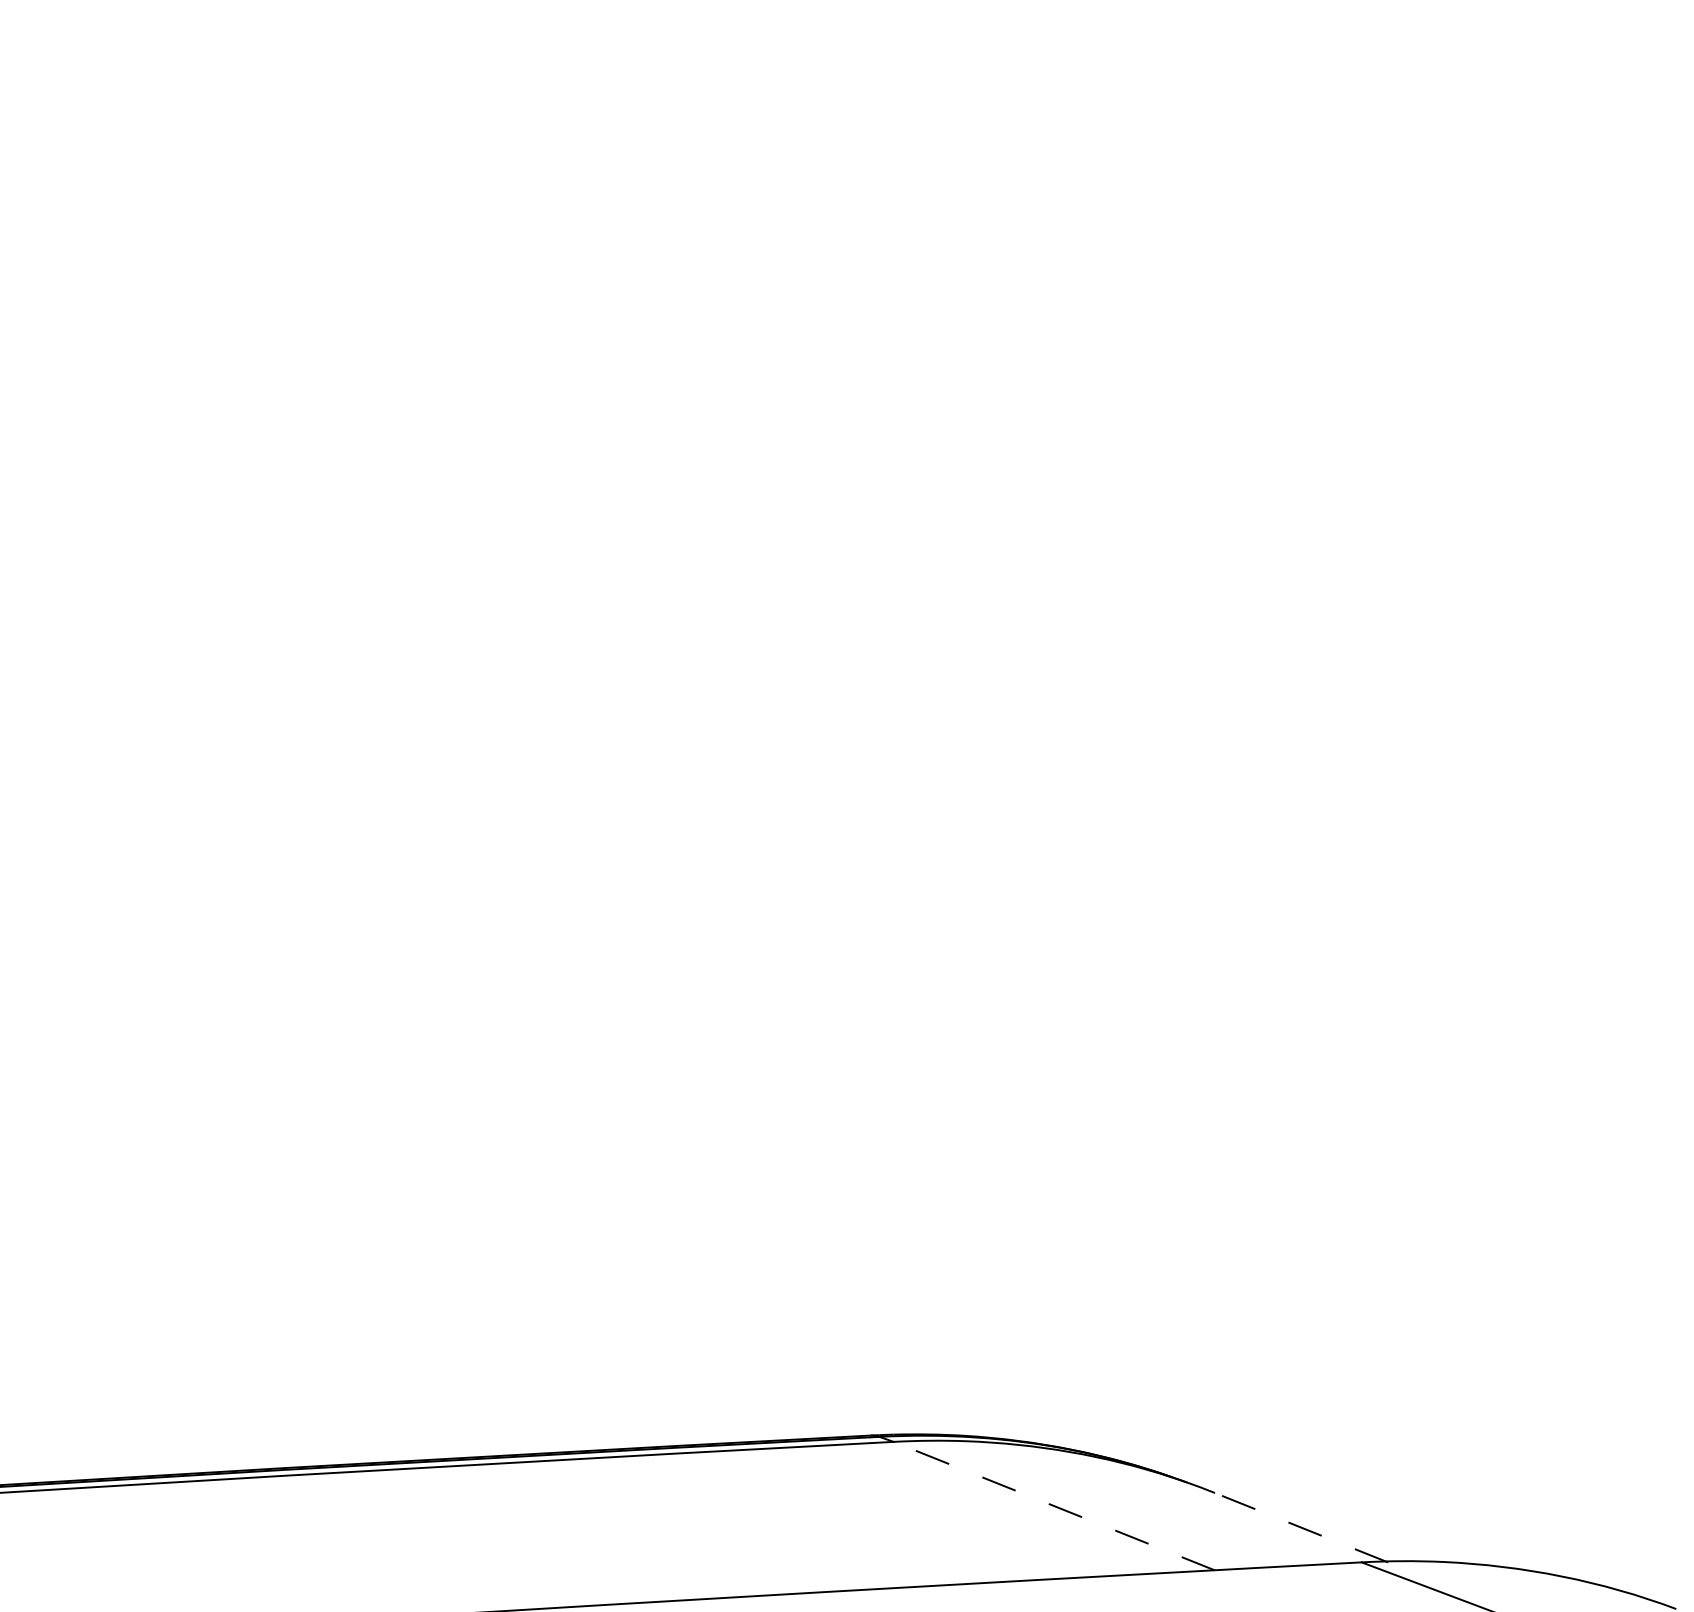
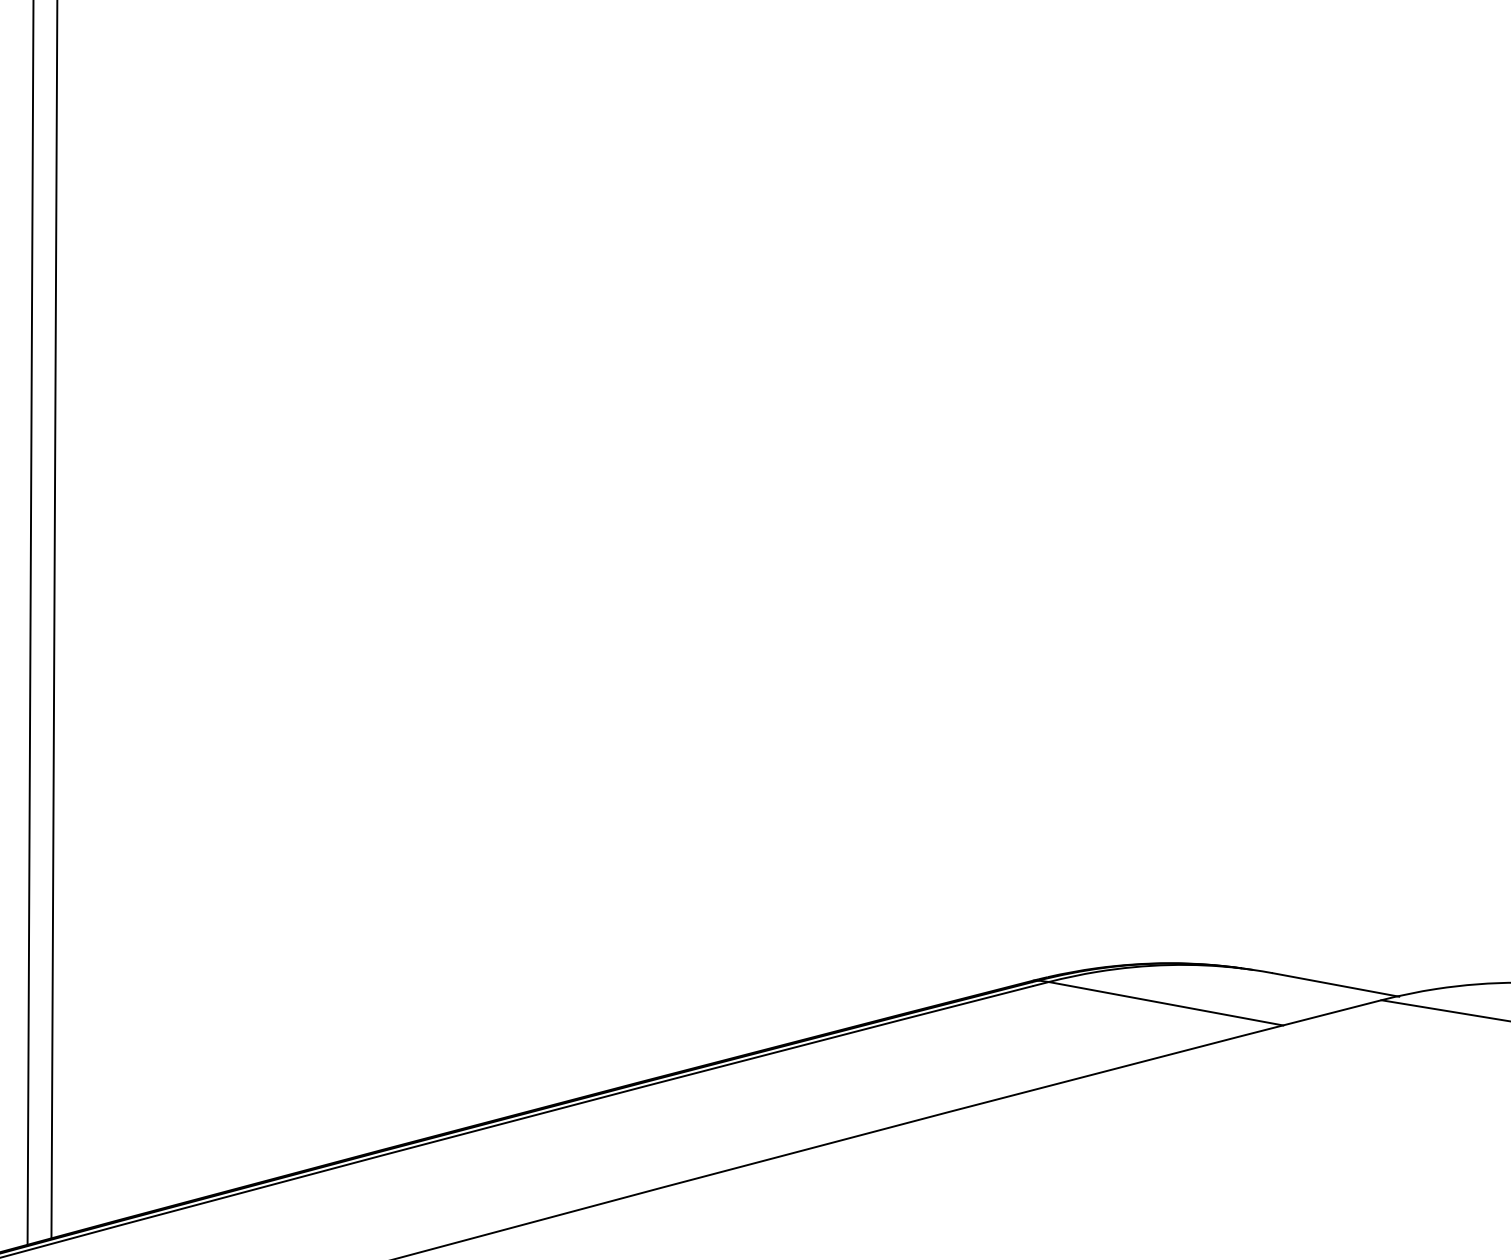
line: (1053, 1505) -> (1165, 1003), dashed -> solid
line: (1300, 1526) -> (1335, 984), dashed -> solid

